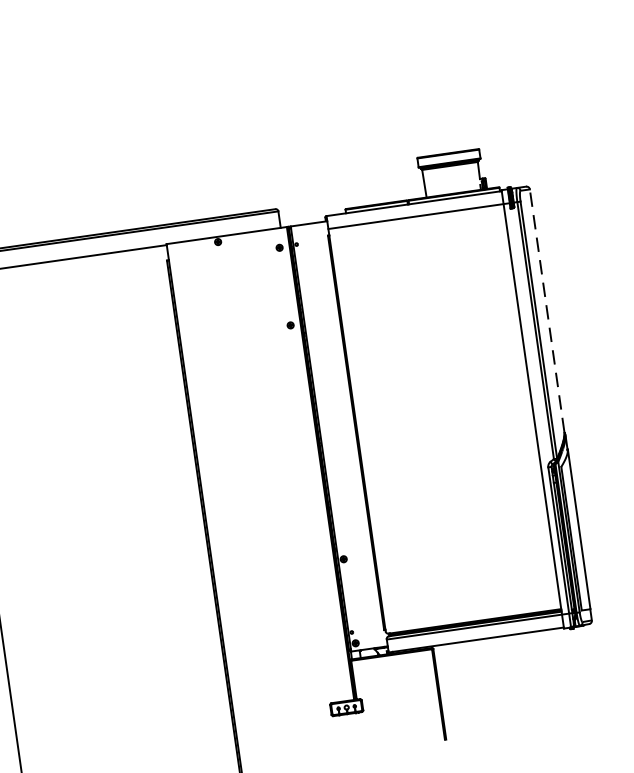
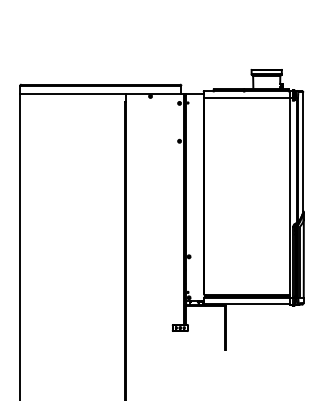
line: (547, 310) -> (303, 151), dashed -> solid

